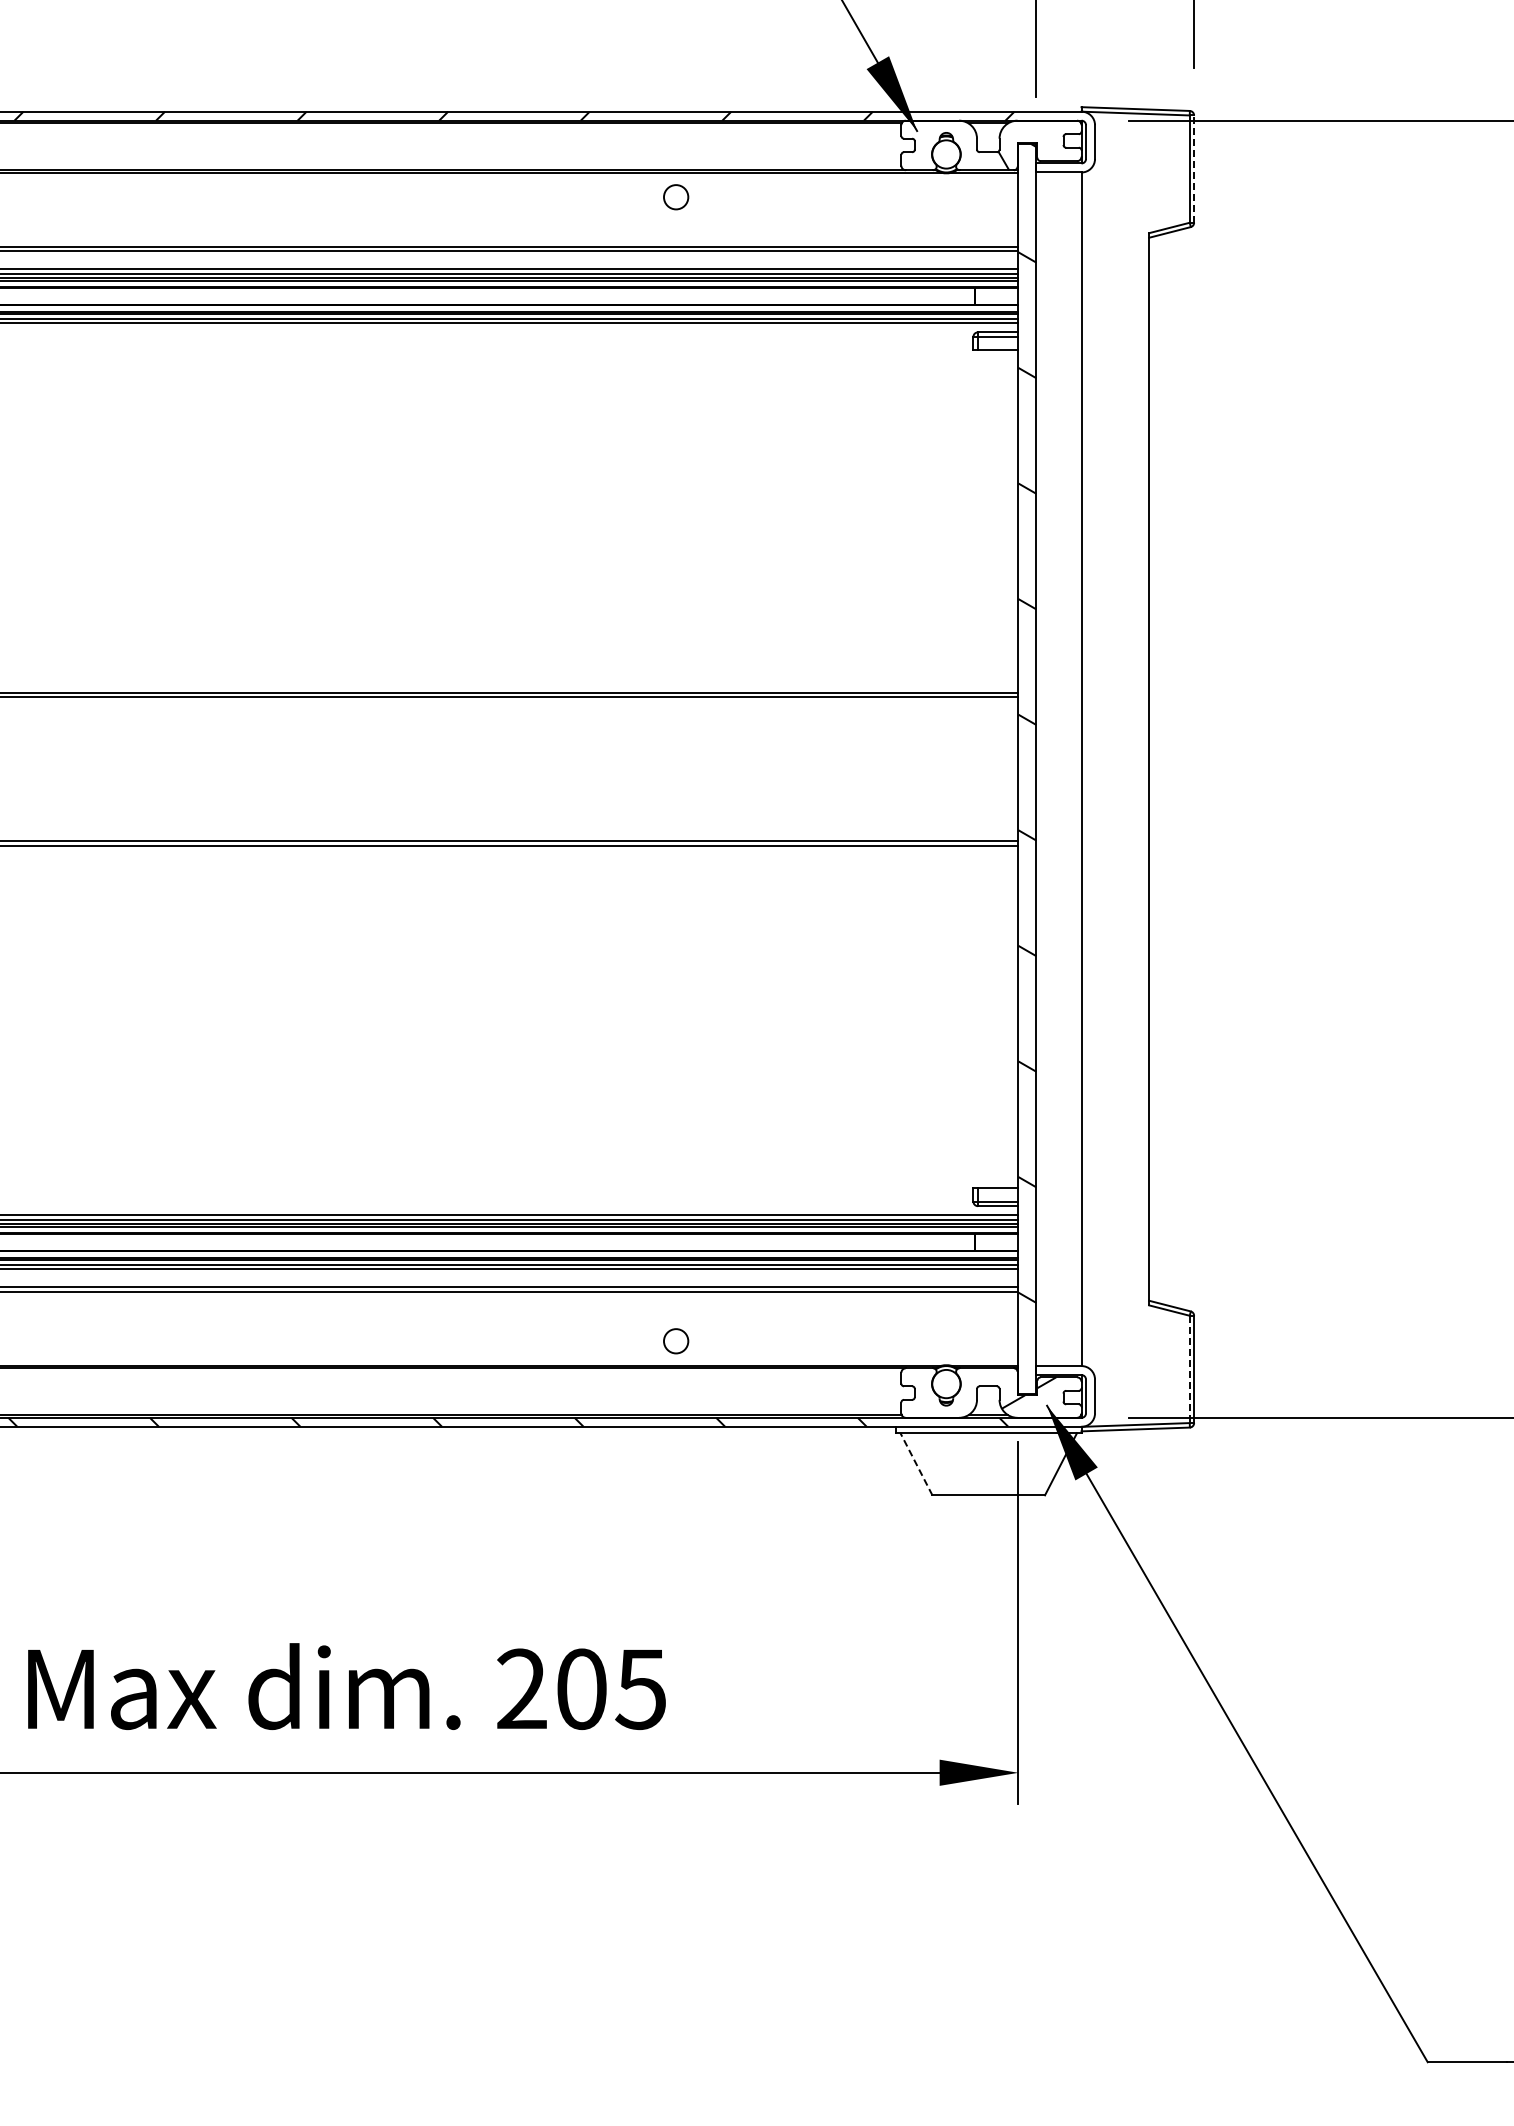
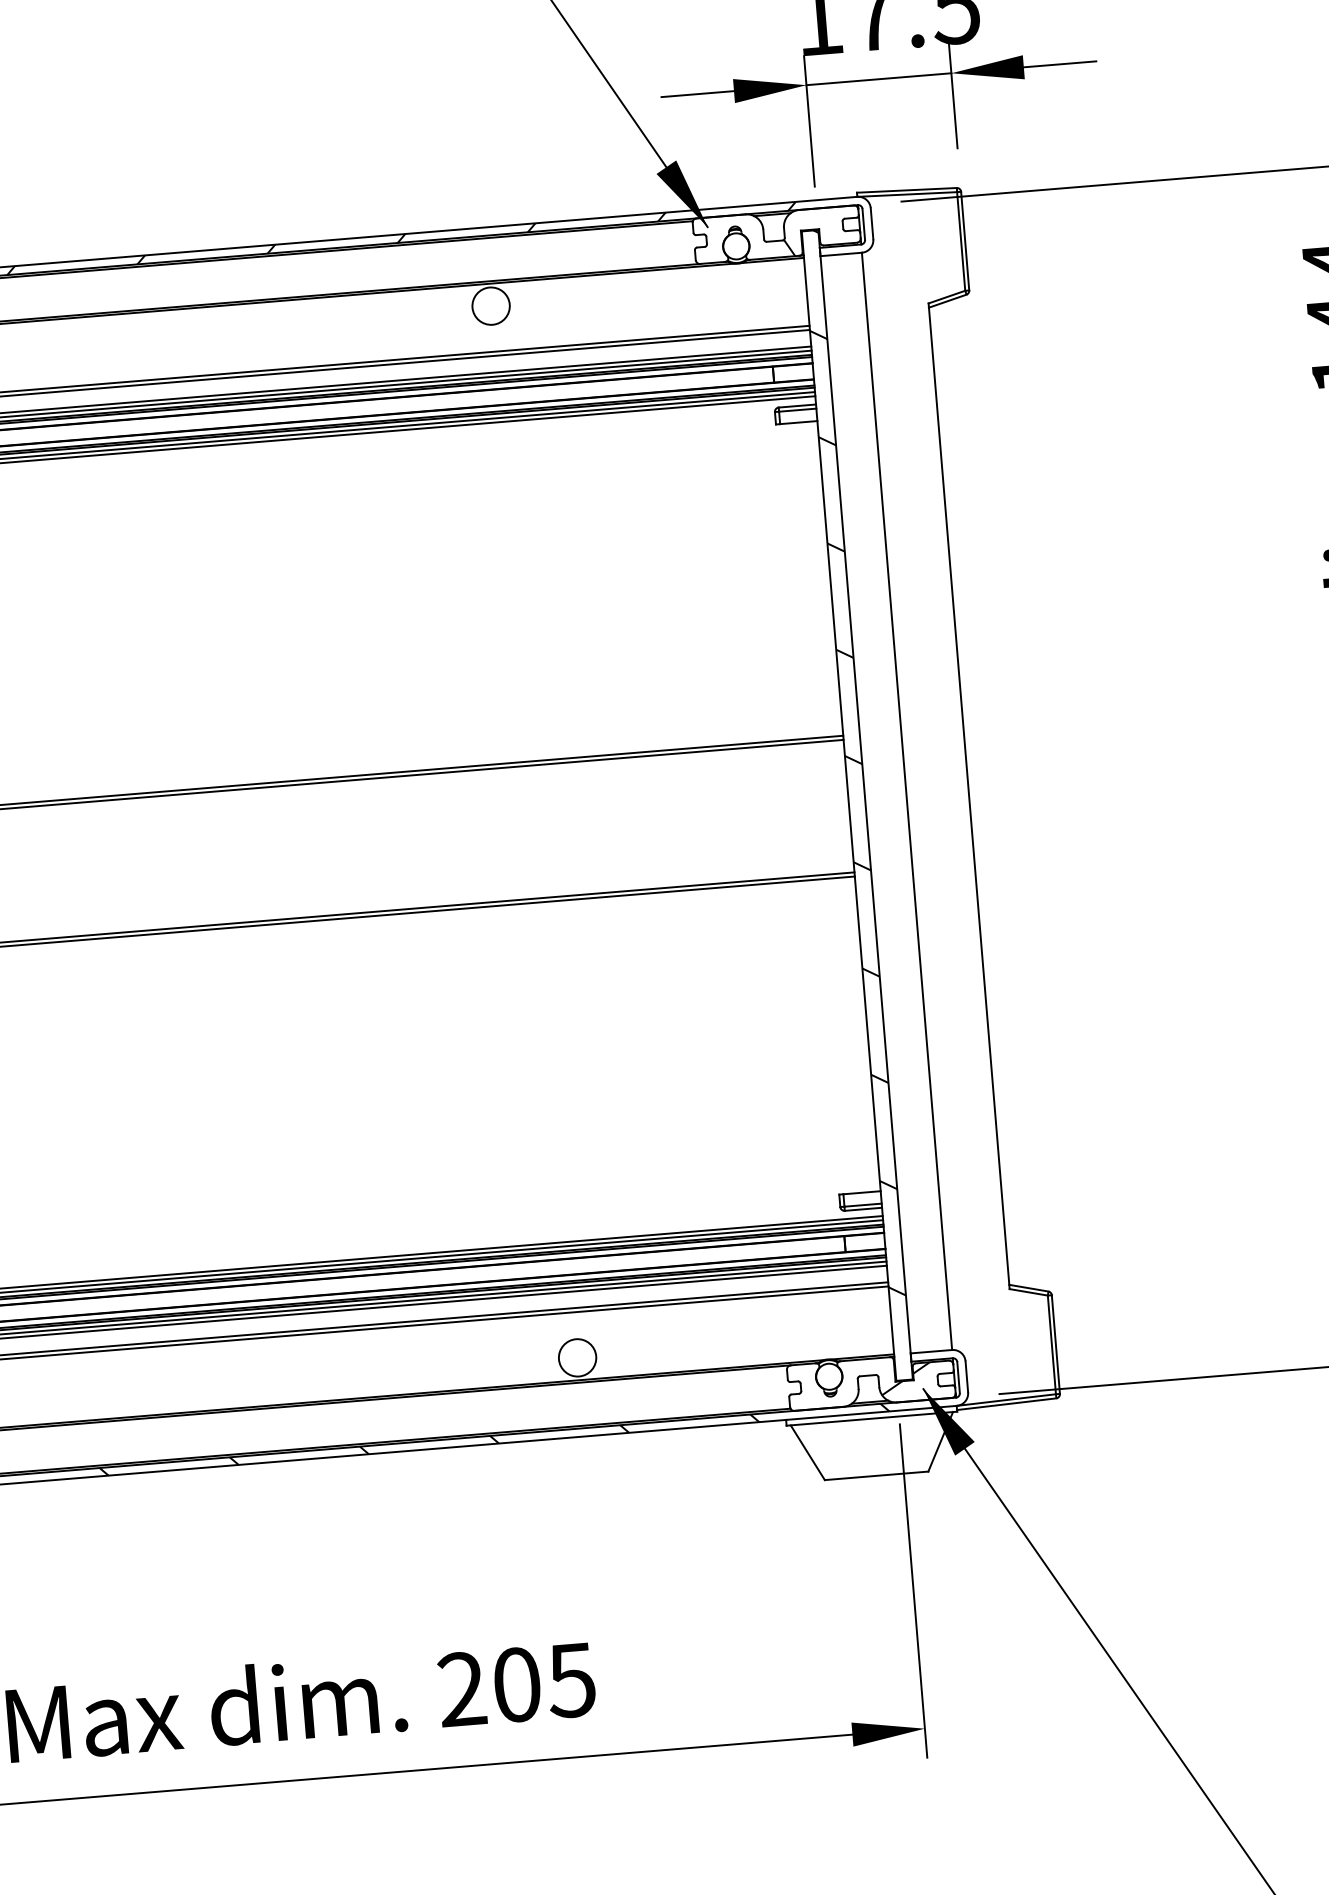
line: (1194, 169) -> (965, 241), dashed -> solid
circle: (675, 197) -> (490, 306), size x1.67
circle: (675, 1341) -> (577, 1358), size x1.67
line: (1189, 1369) -> (1051, 1345), dashed -> solid
line: (916, 1464) -> (807, 1452), dashed -> solid

